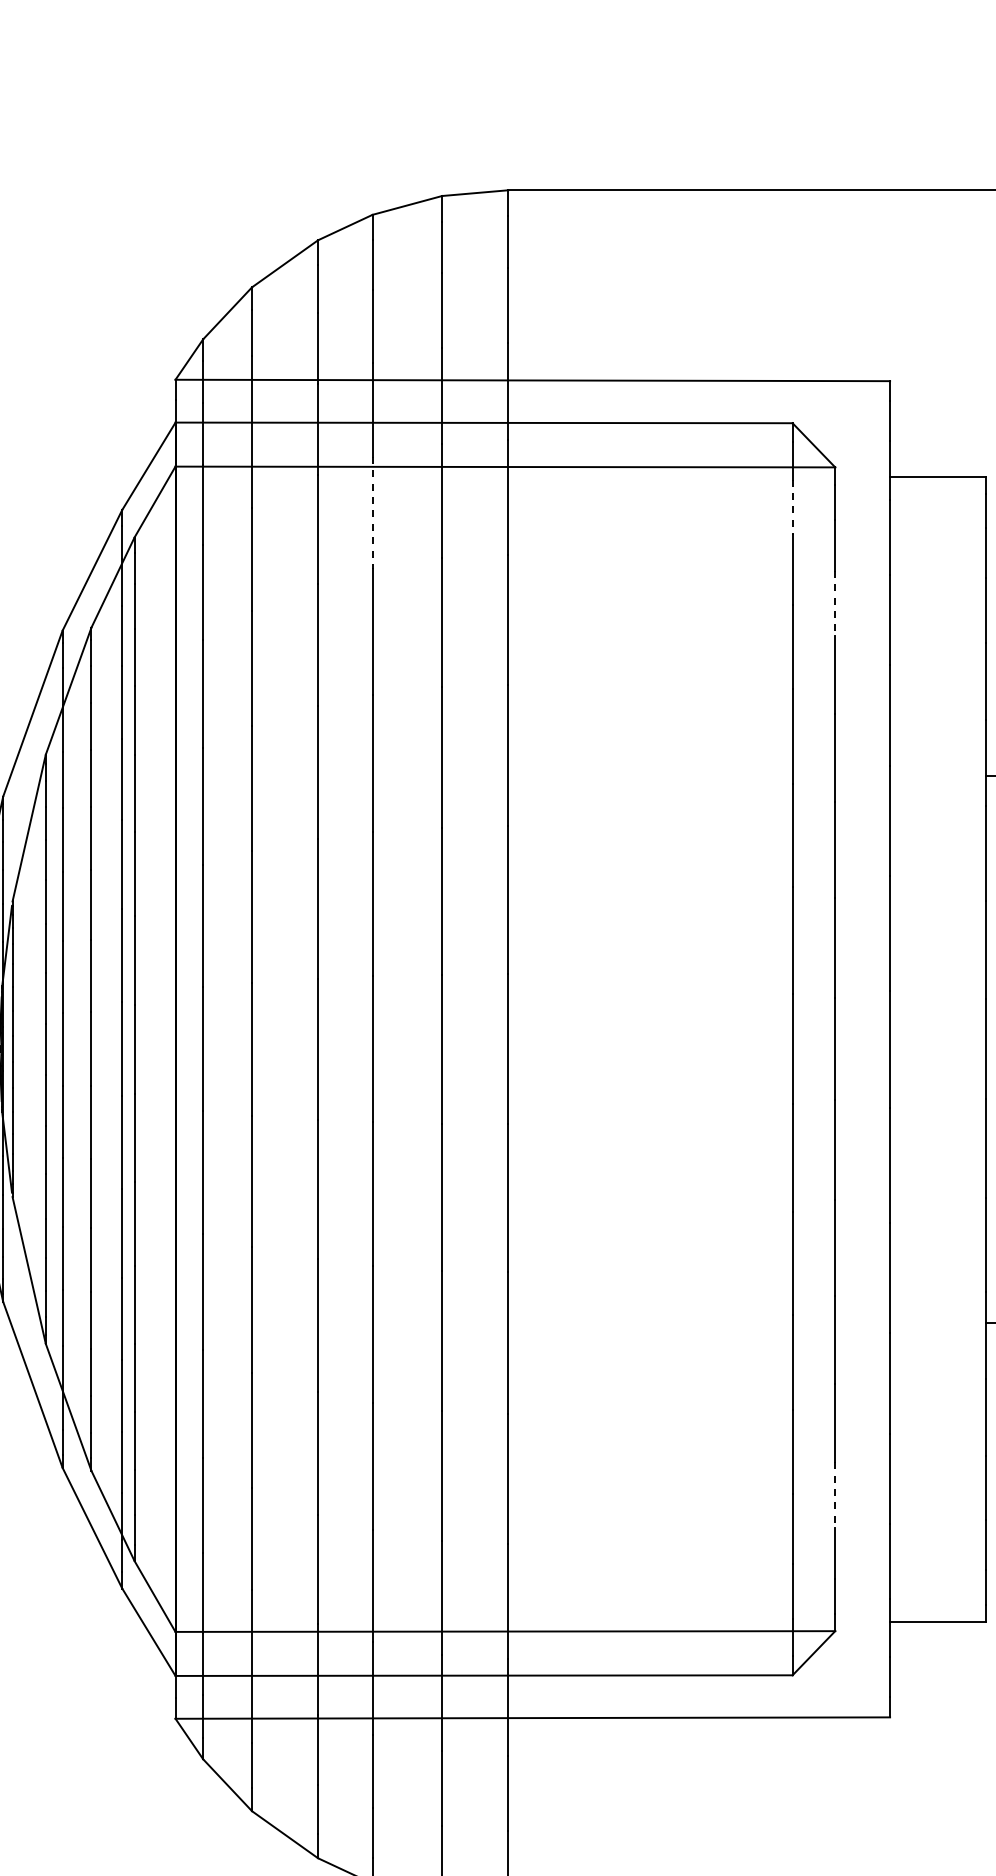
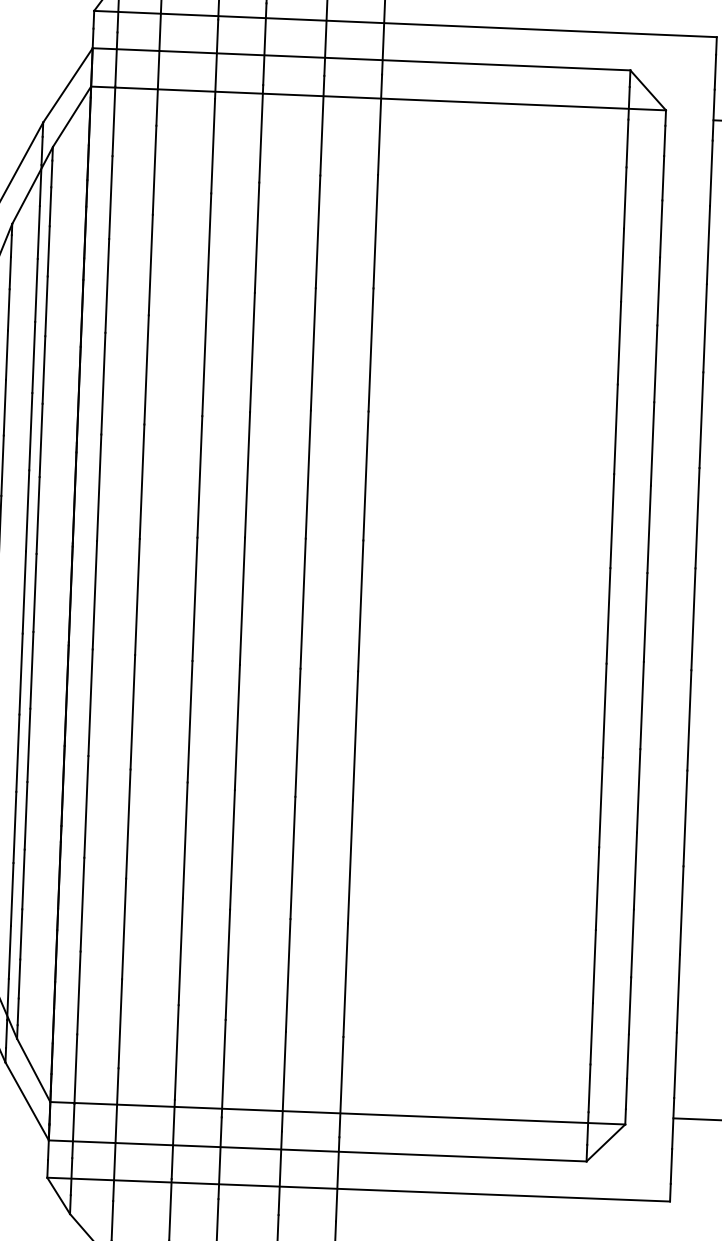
line: (792, 507) -> (627, 143), dashed -> solid
line: (372, 512) -> (261, 133), dashed -> solid
line: (835, 603) -> (661, 228), dashed -> solid
line: (835, 1495) -> (630, 1006), dashed -> solid

